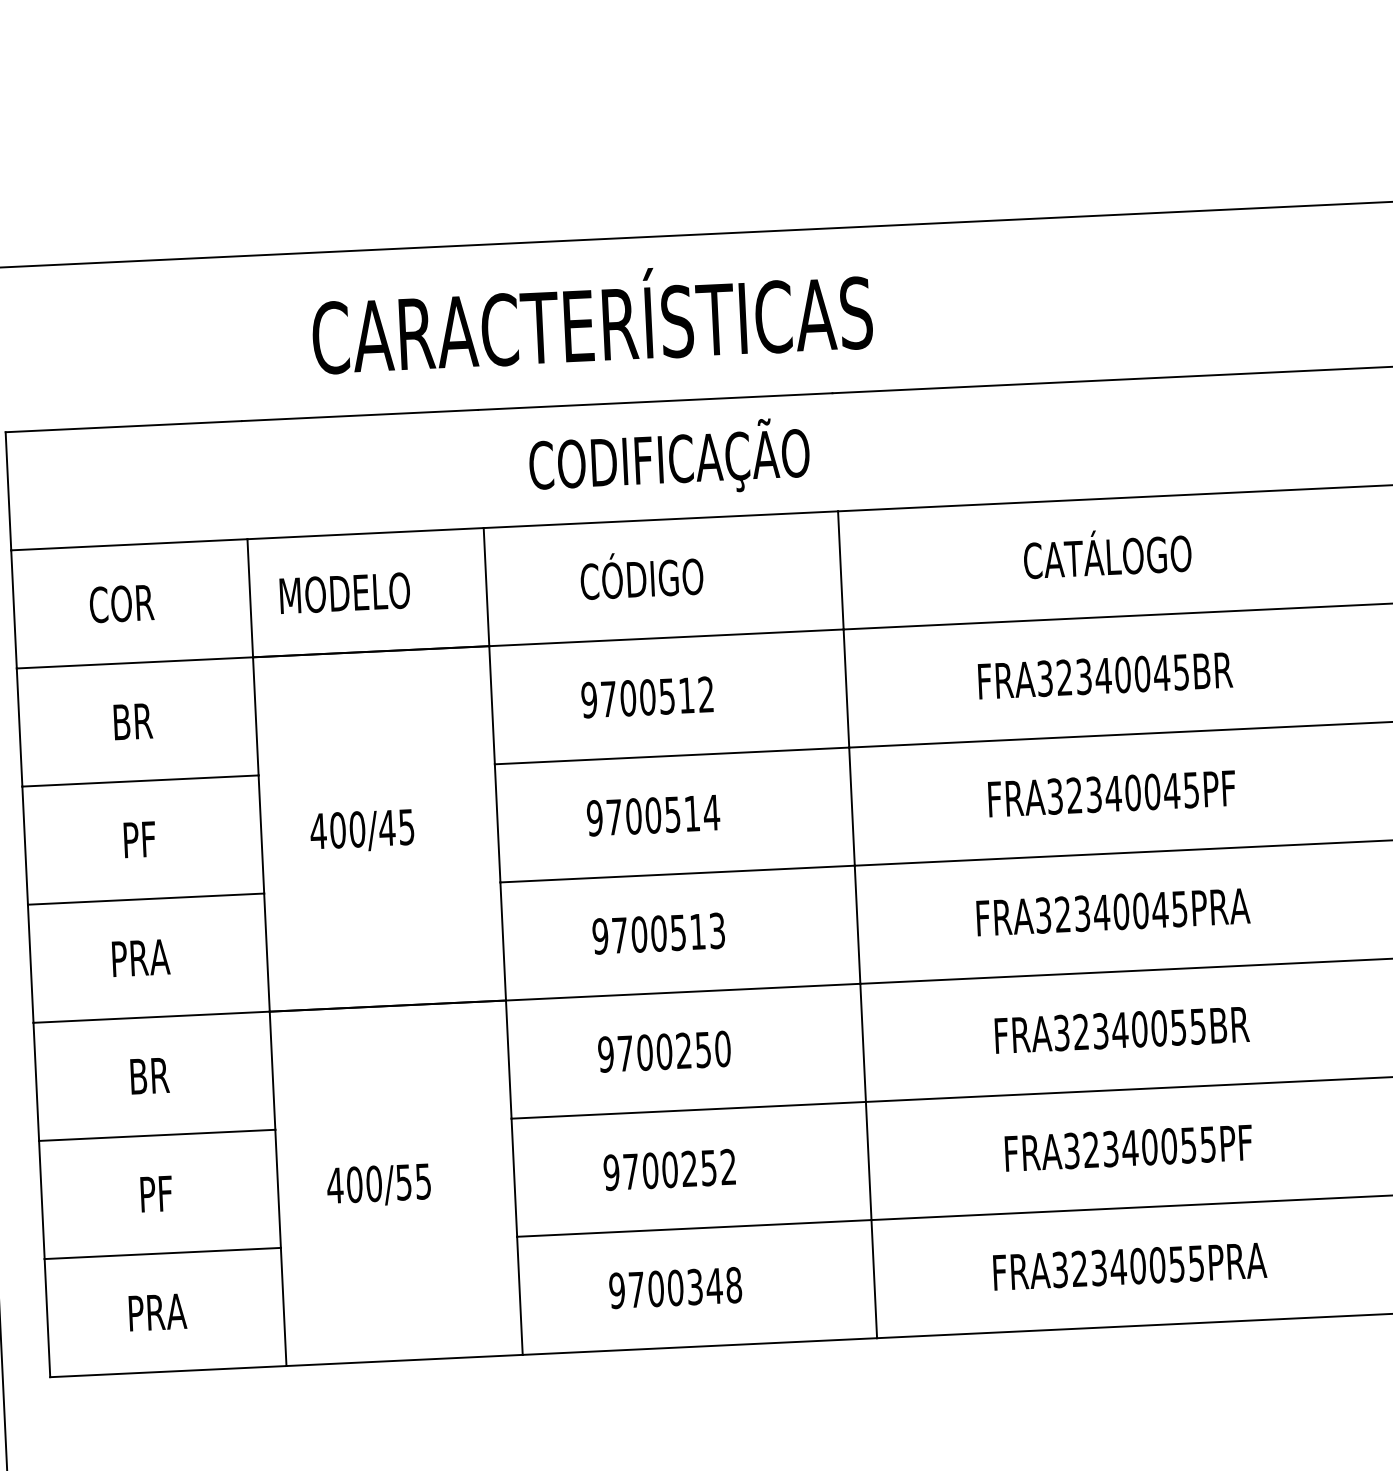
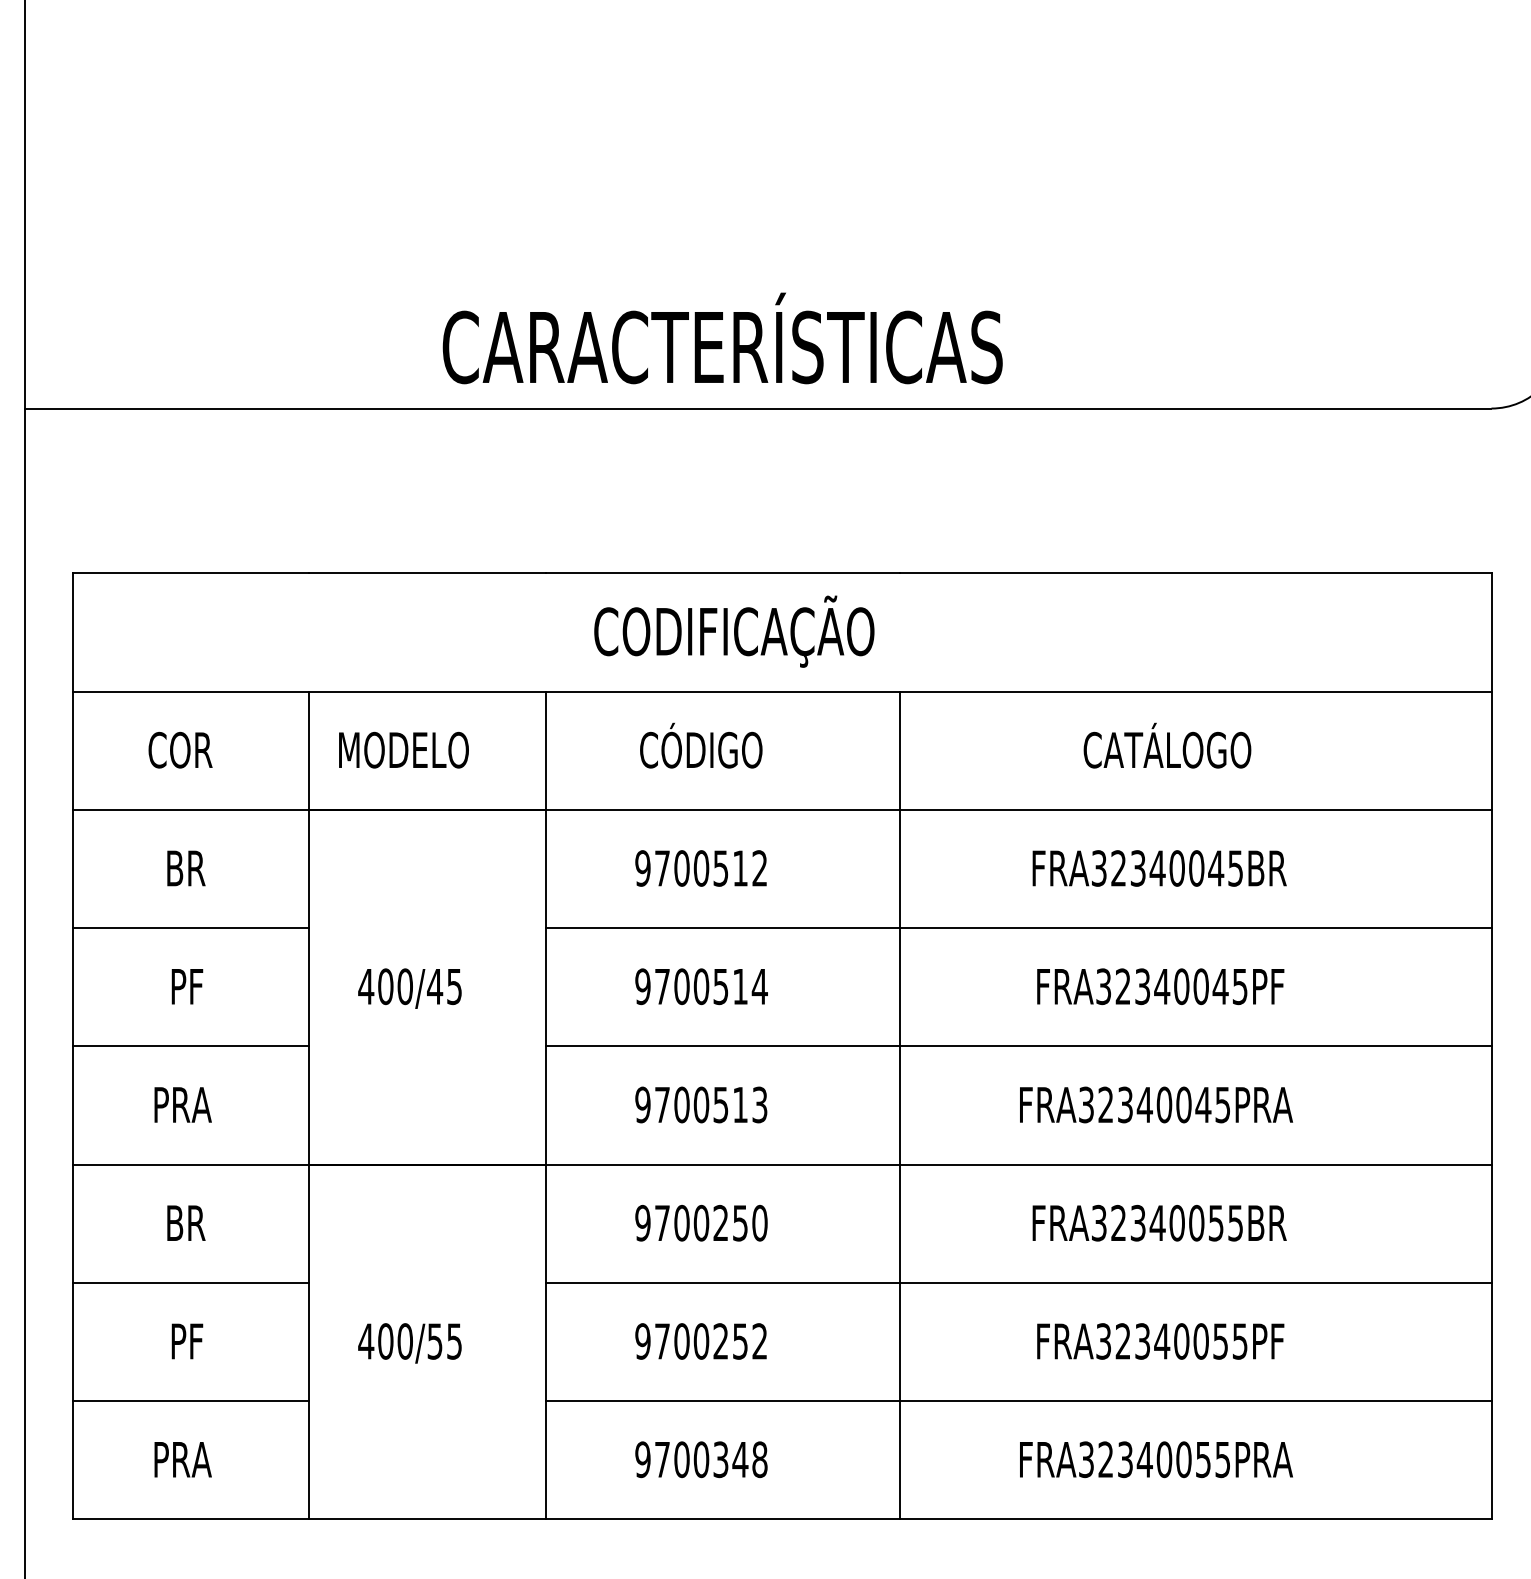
text: (591, 316) -> (722, 338), moved

